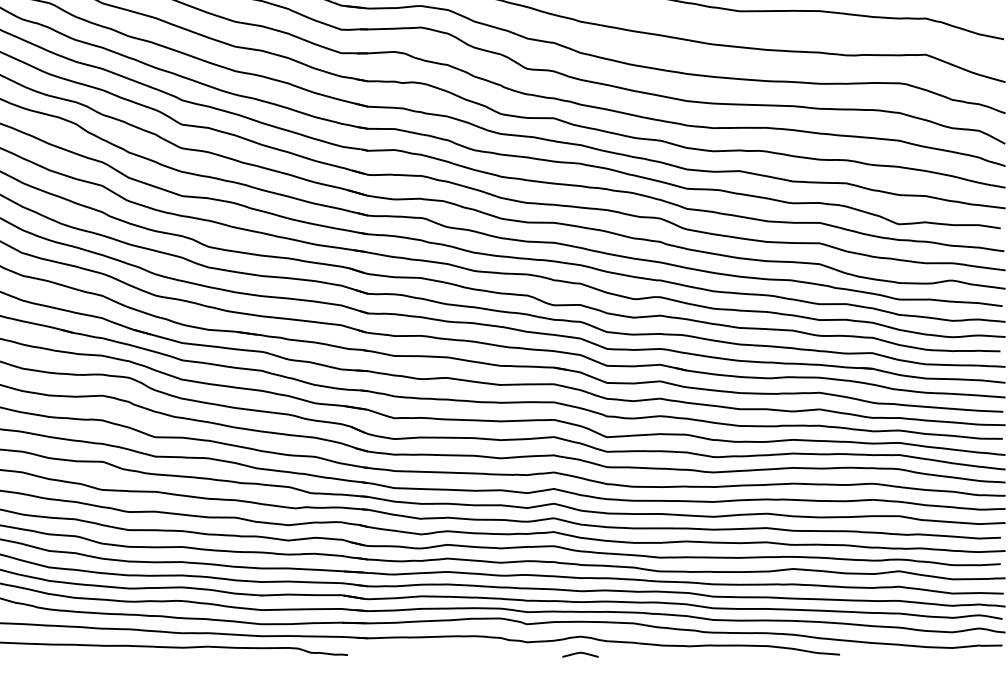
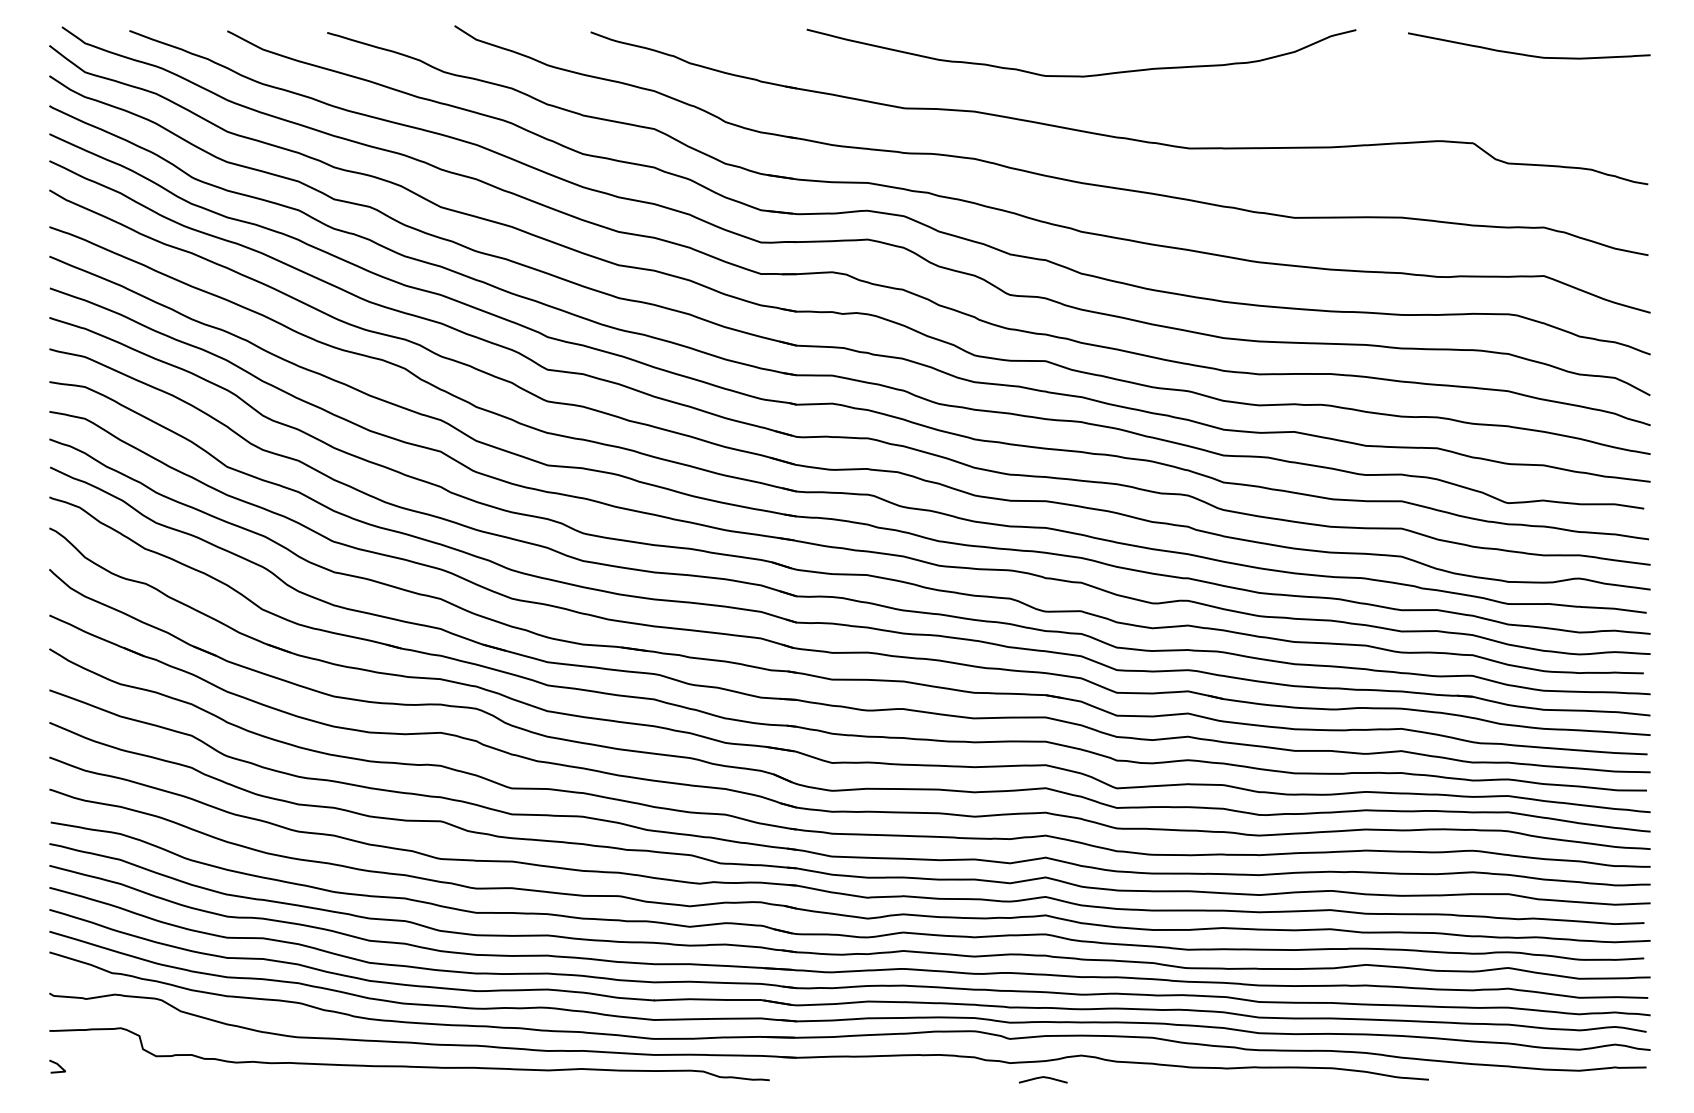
line: (579, 653) -> (1042, 1078), moved

